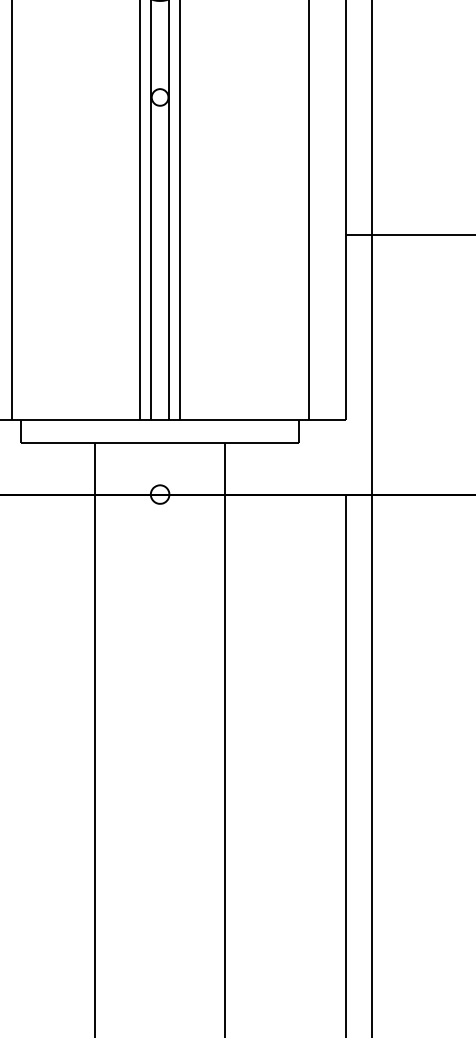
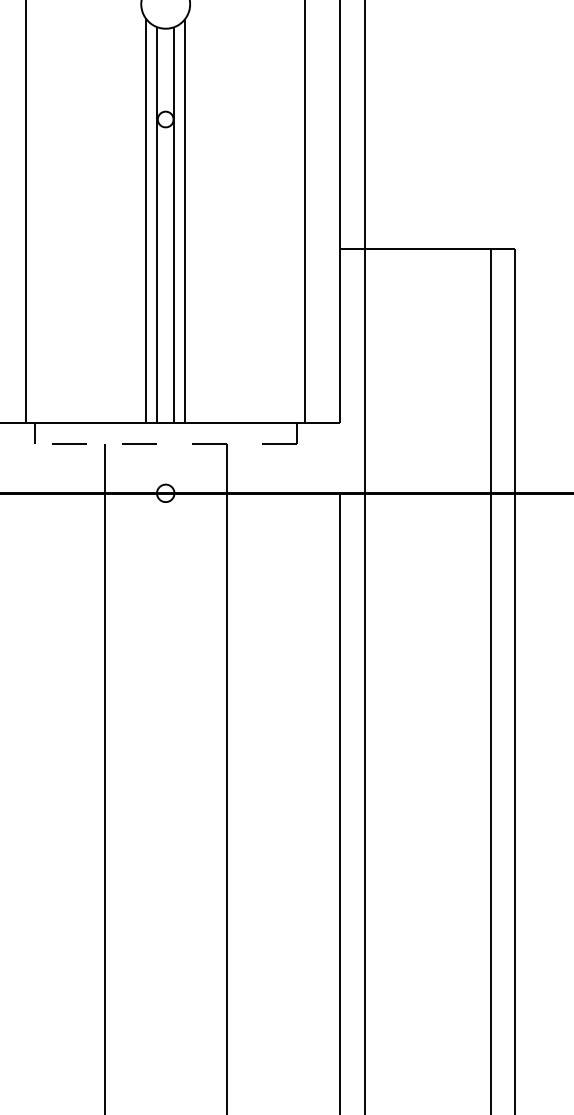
line: (159, 442) -> (165, 444), solid -> dashed

